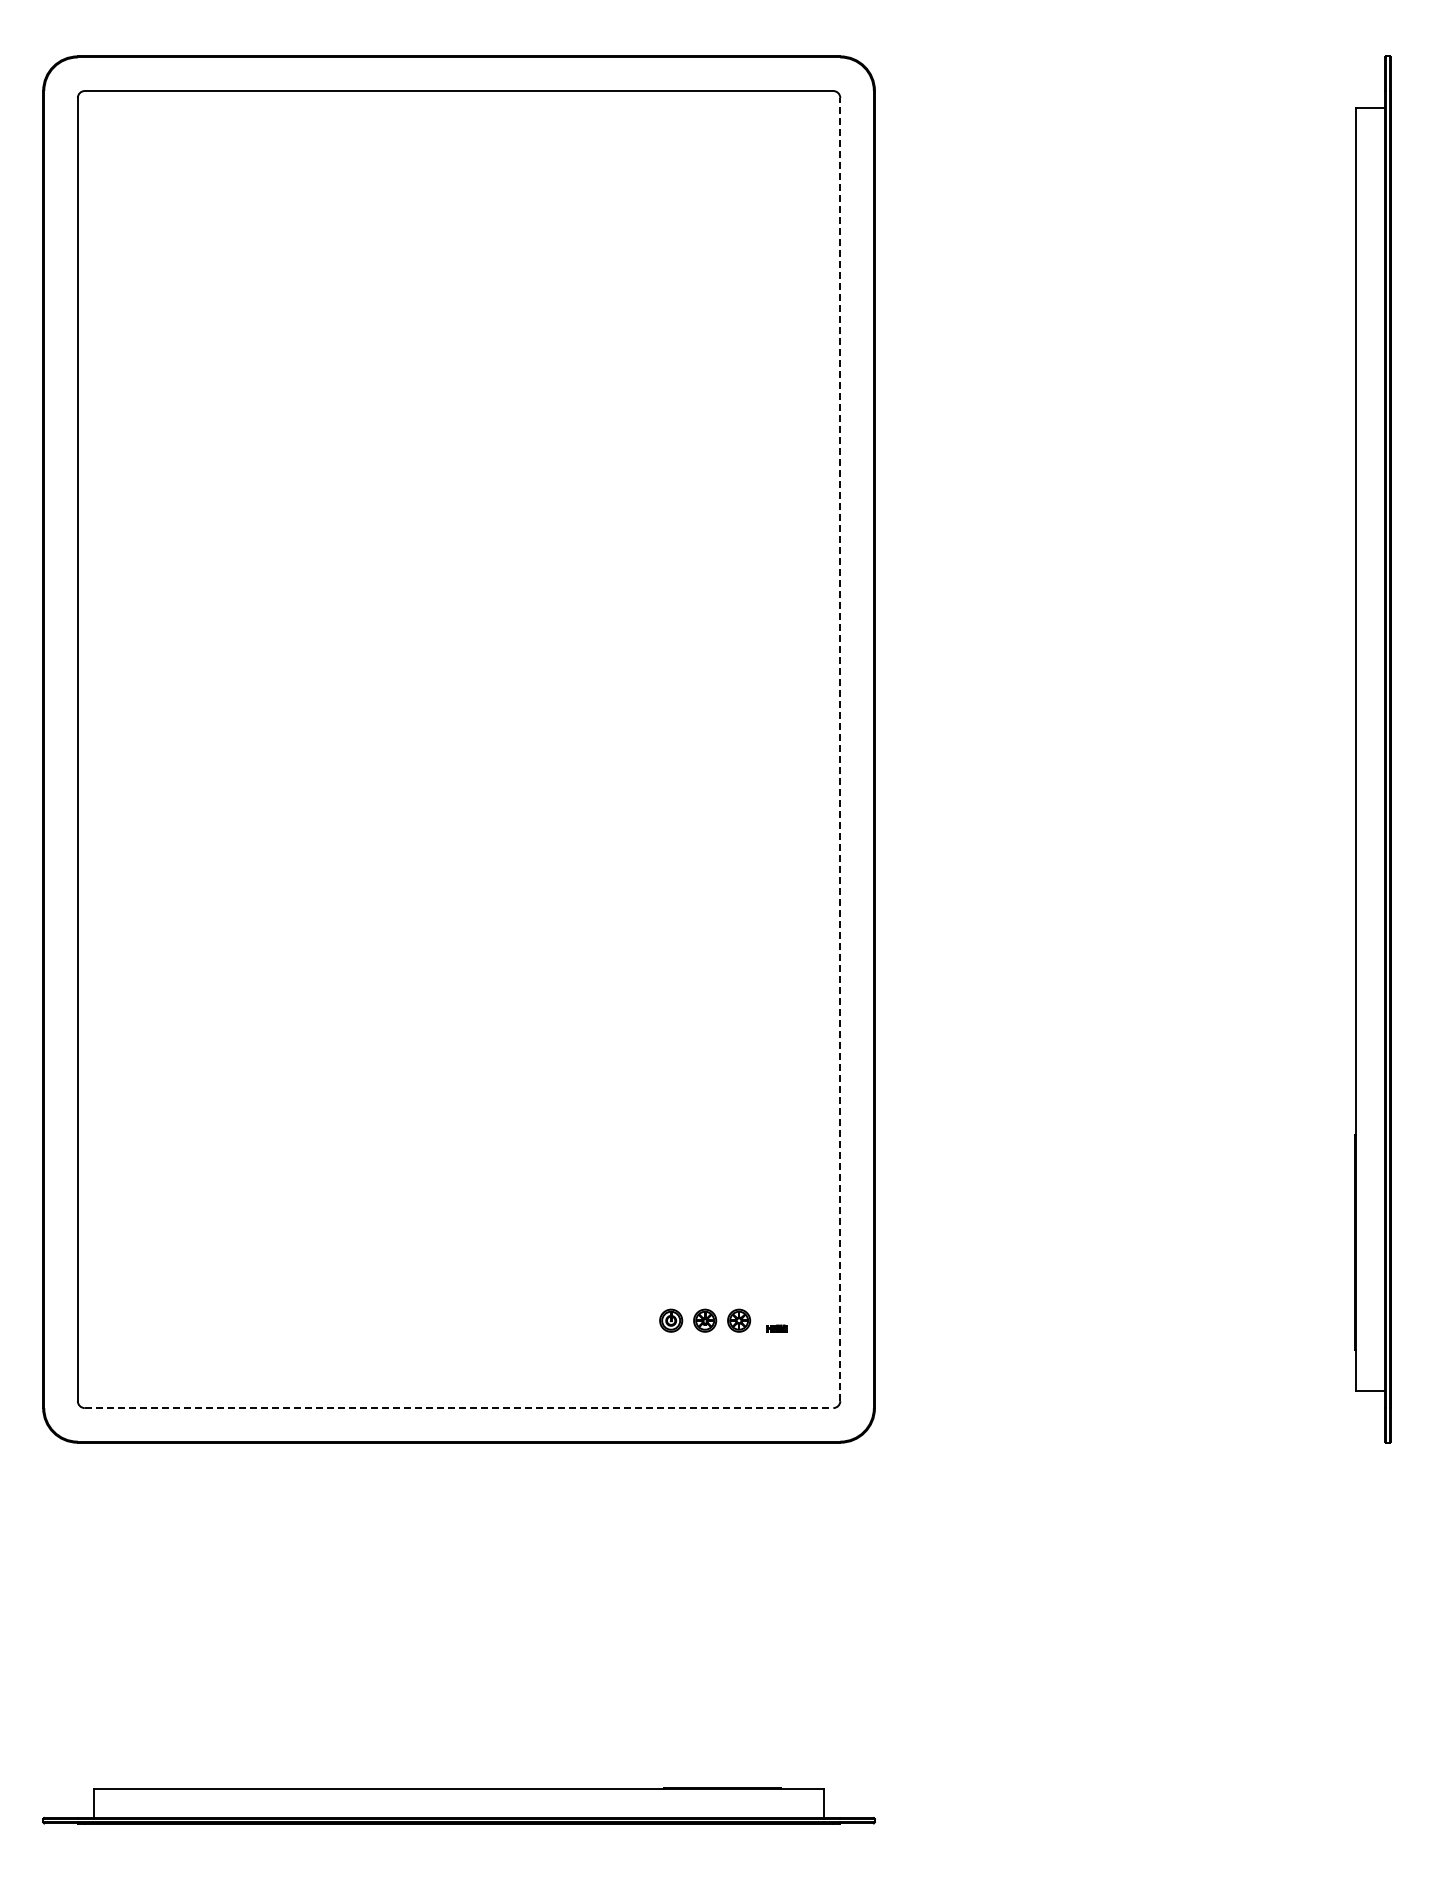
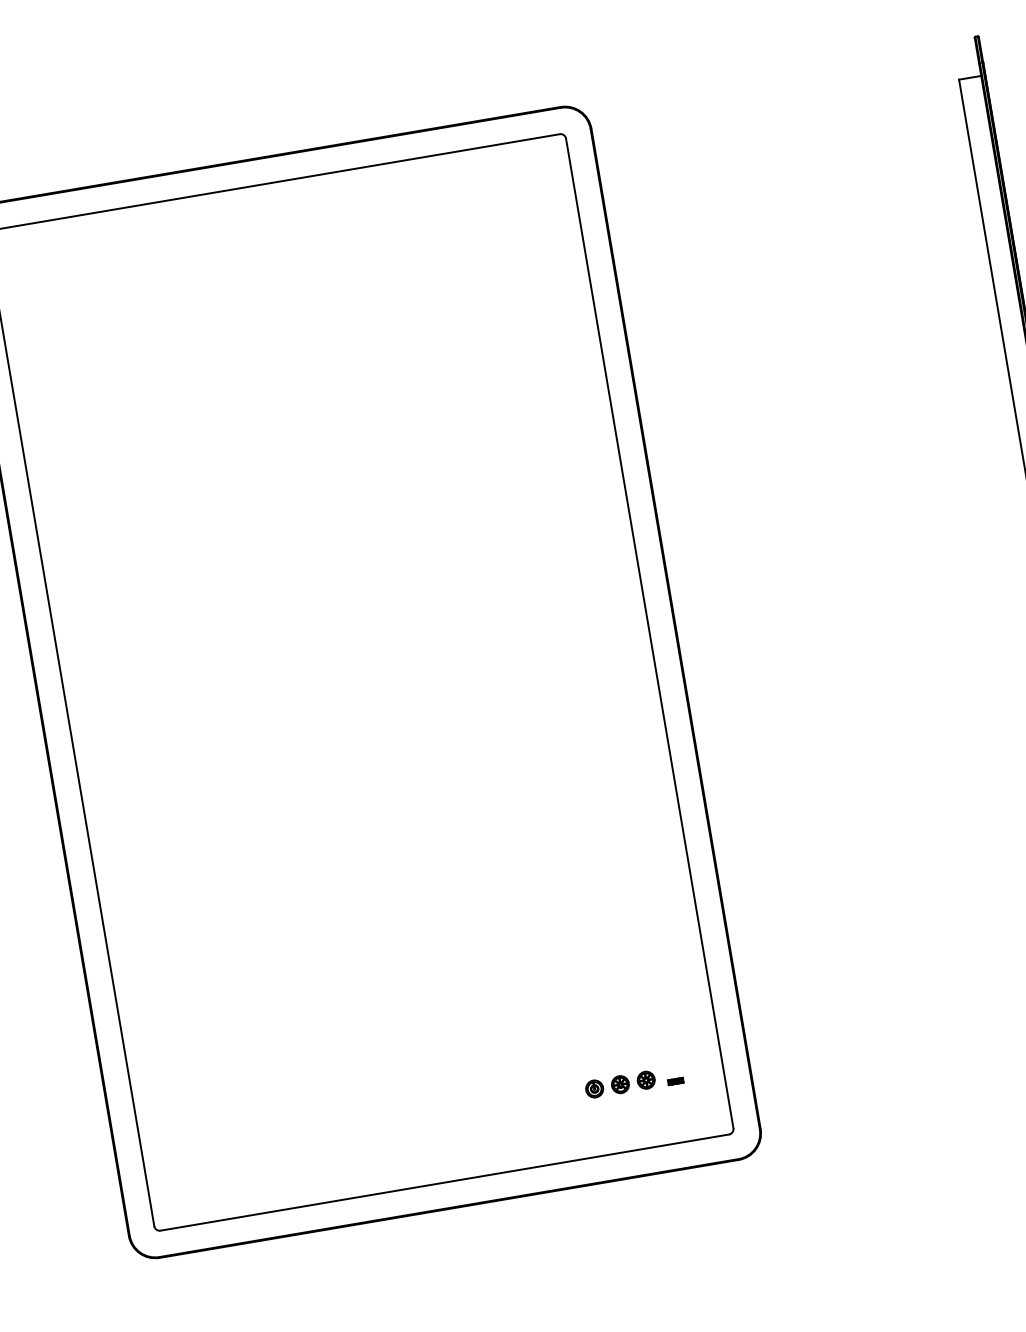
line: (840, 749) -> (649, 633), dashed -> solid
line: (459, 1408) -> (445, 1182), dashed -> solid

